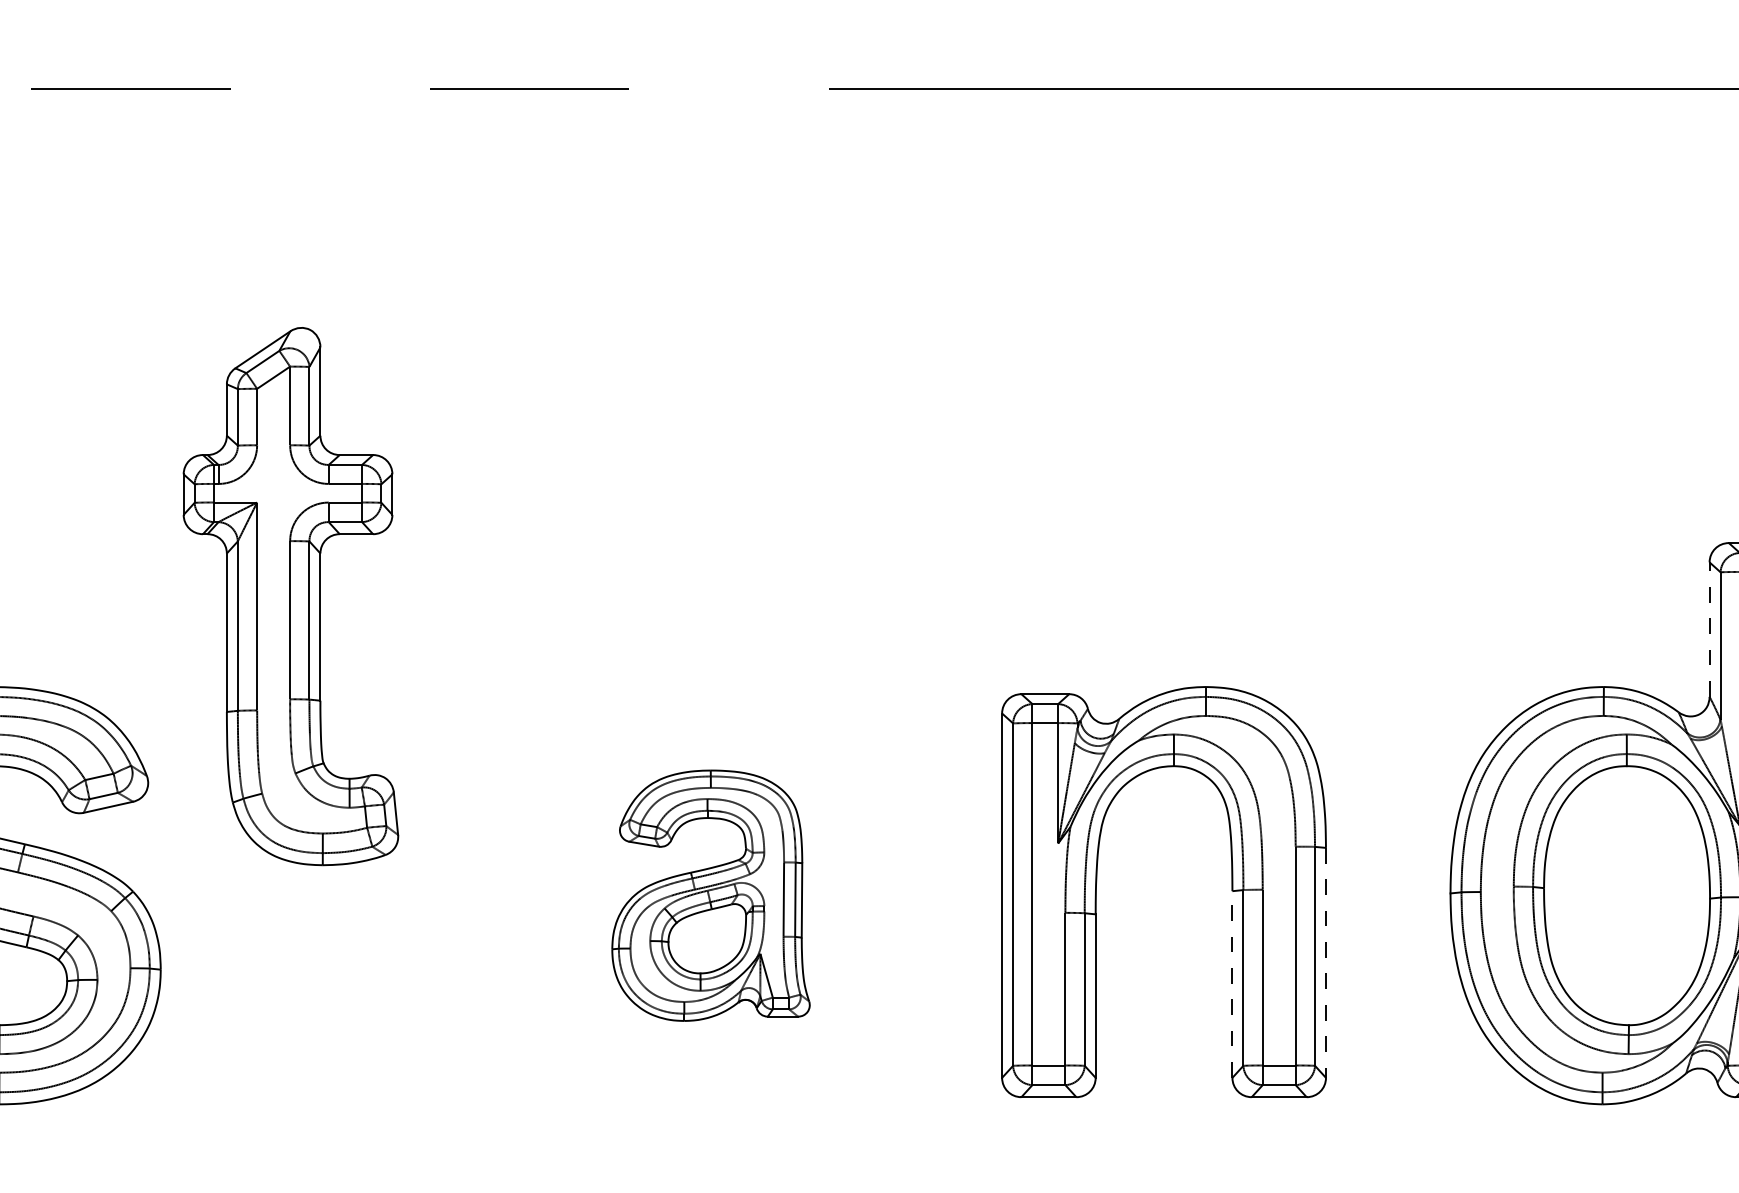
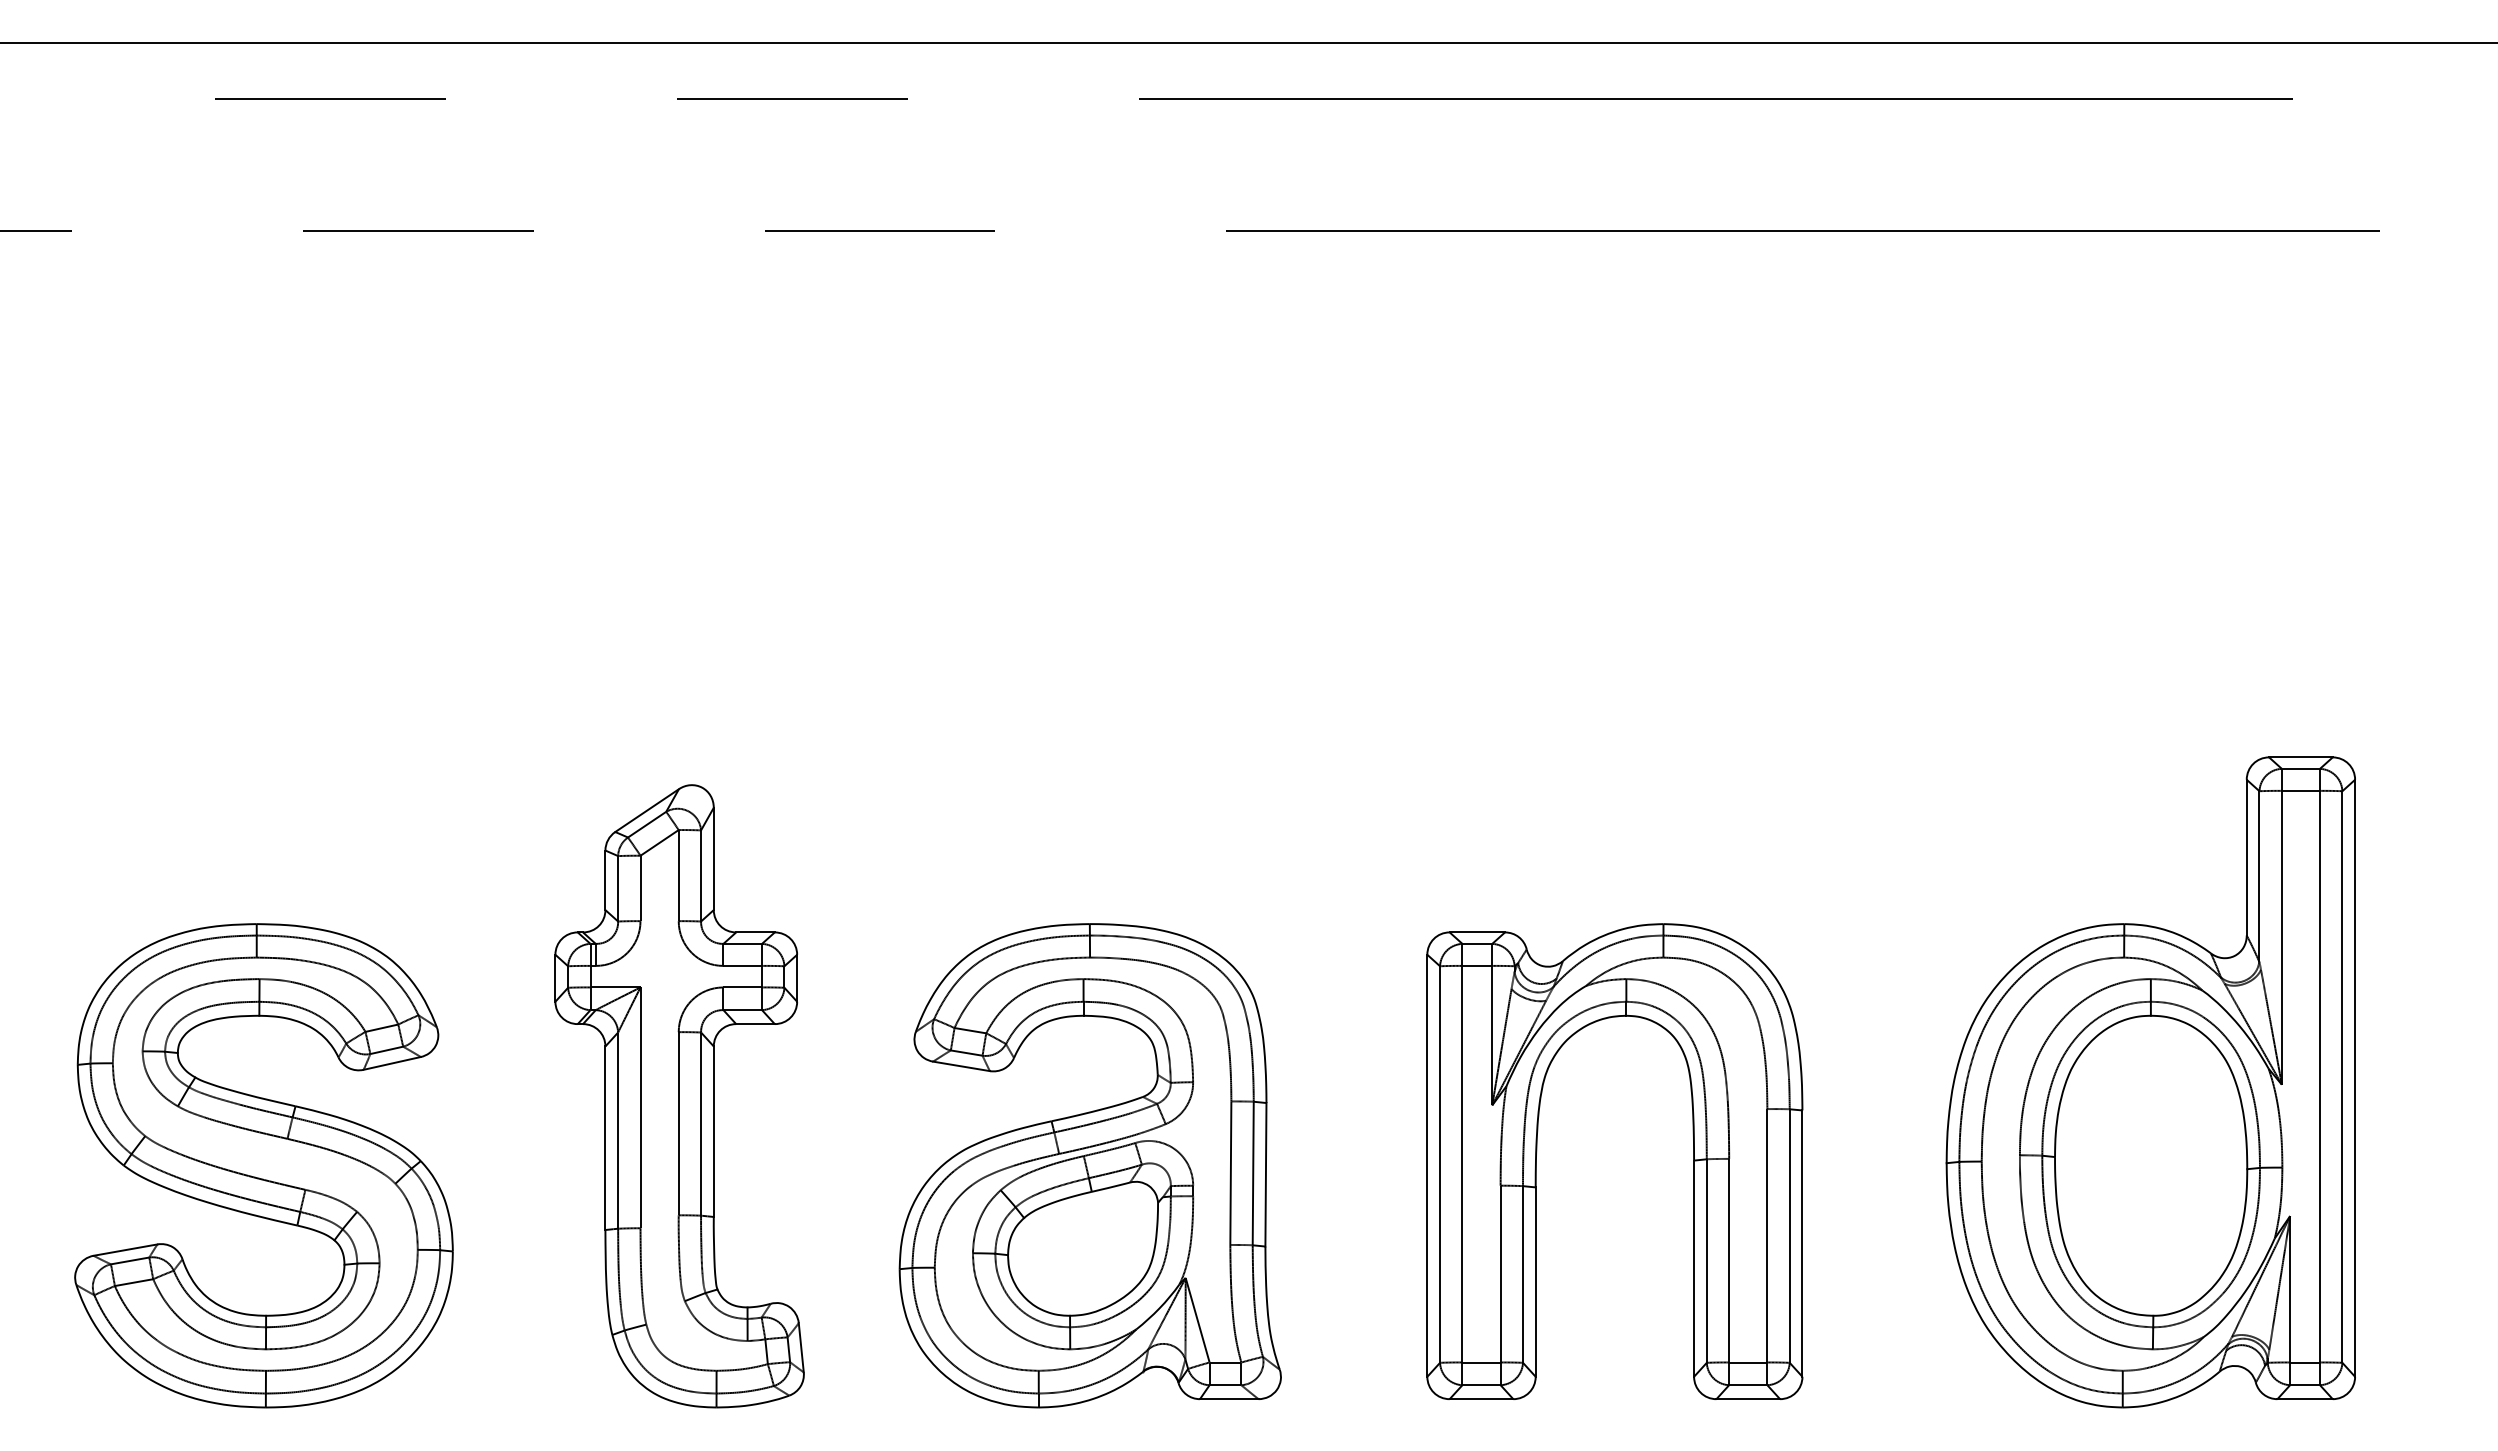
part: (290, 596) -> (679, 1096), moved
line: (1709, 629) -> (2246, 857), dashed -> solid
part: (710, 895) -> (1089, 1165), size x1.67
line: (1326, 963) -> (1802, 1244), dashed -> solid
line: (1232, 984) -> (1694, 1268), dashed -> solid

